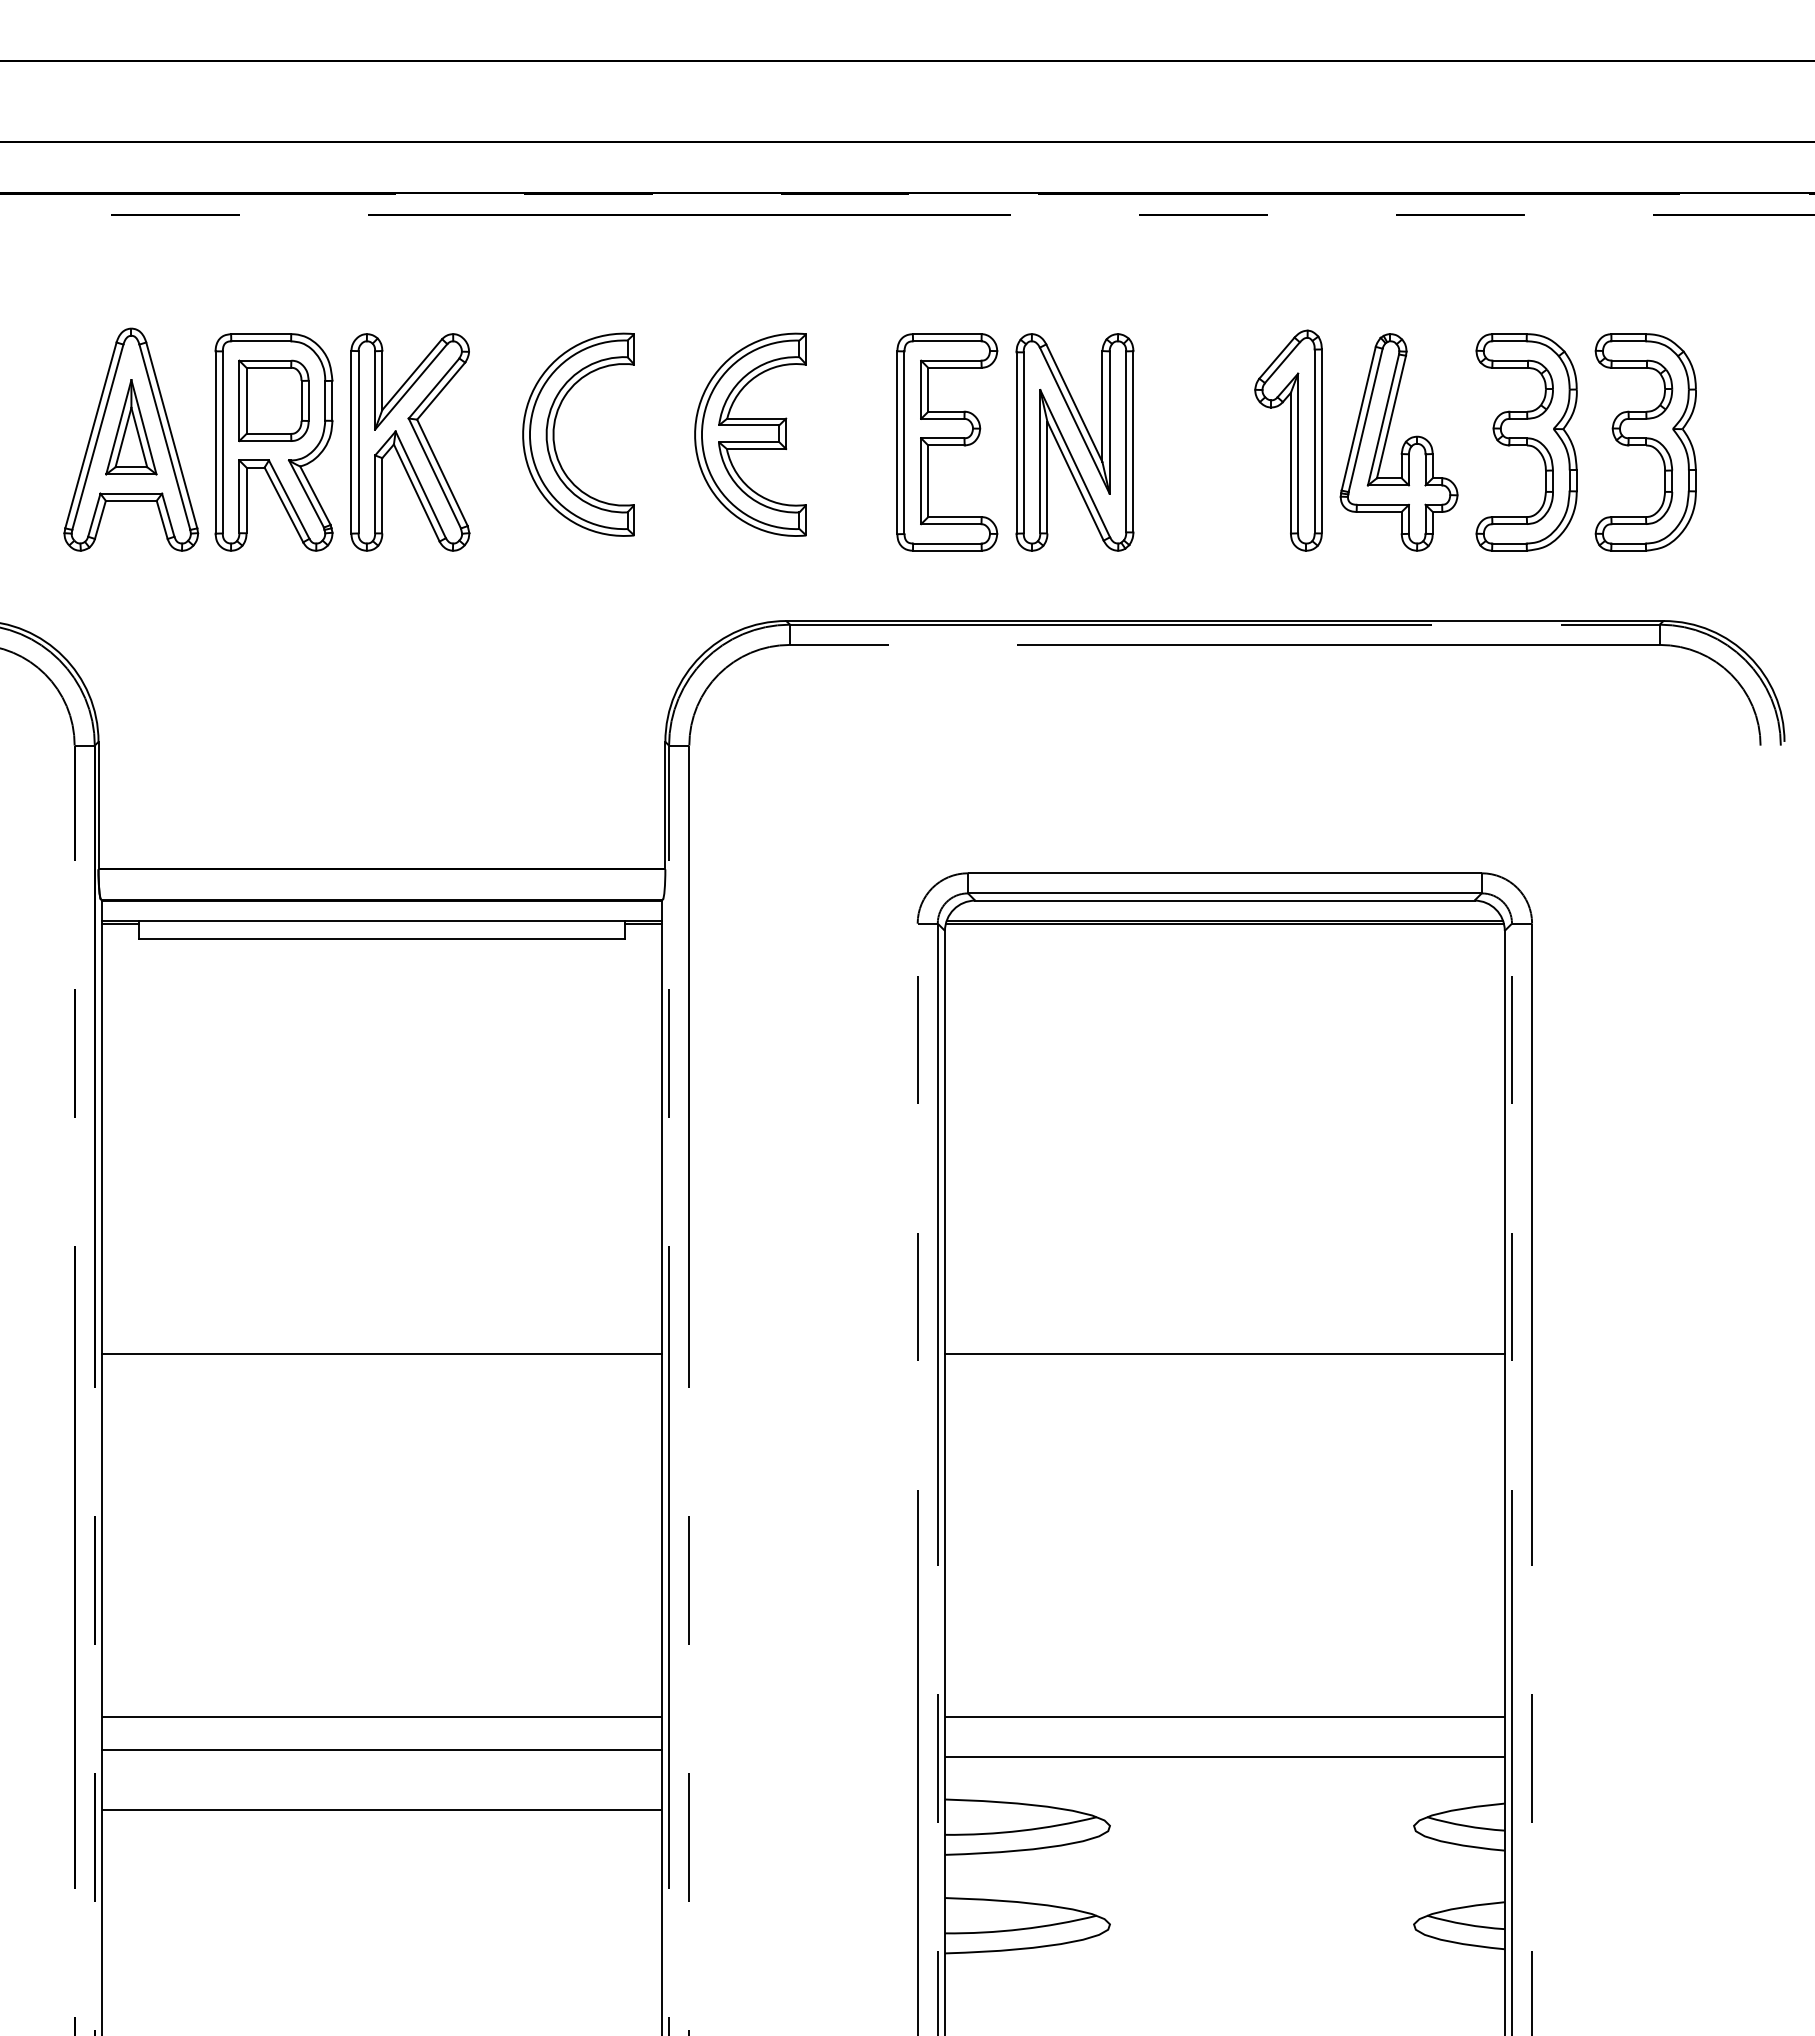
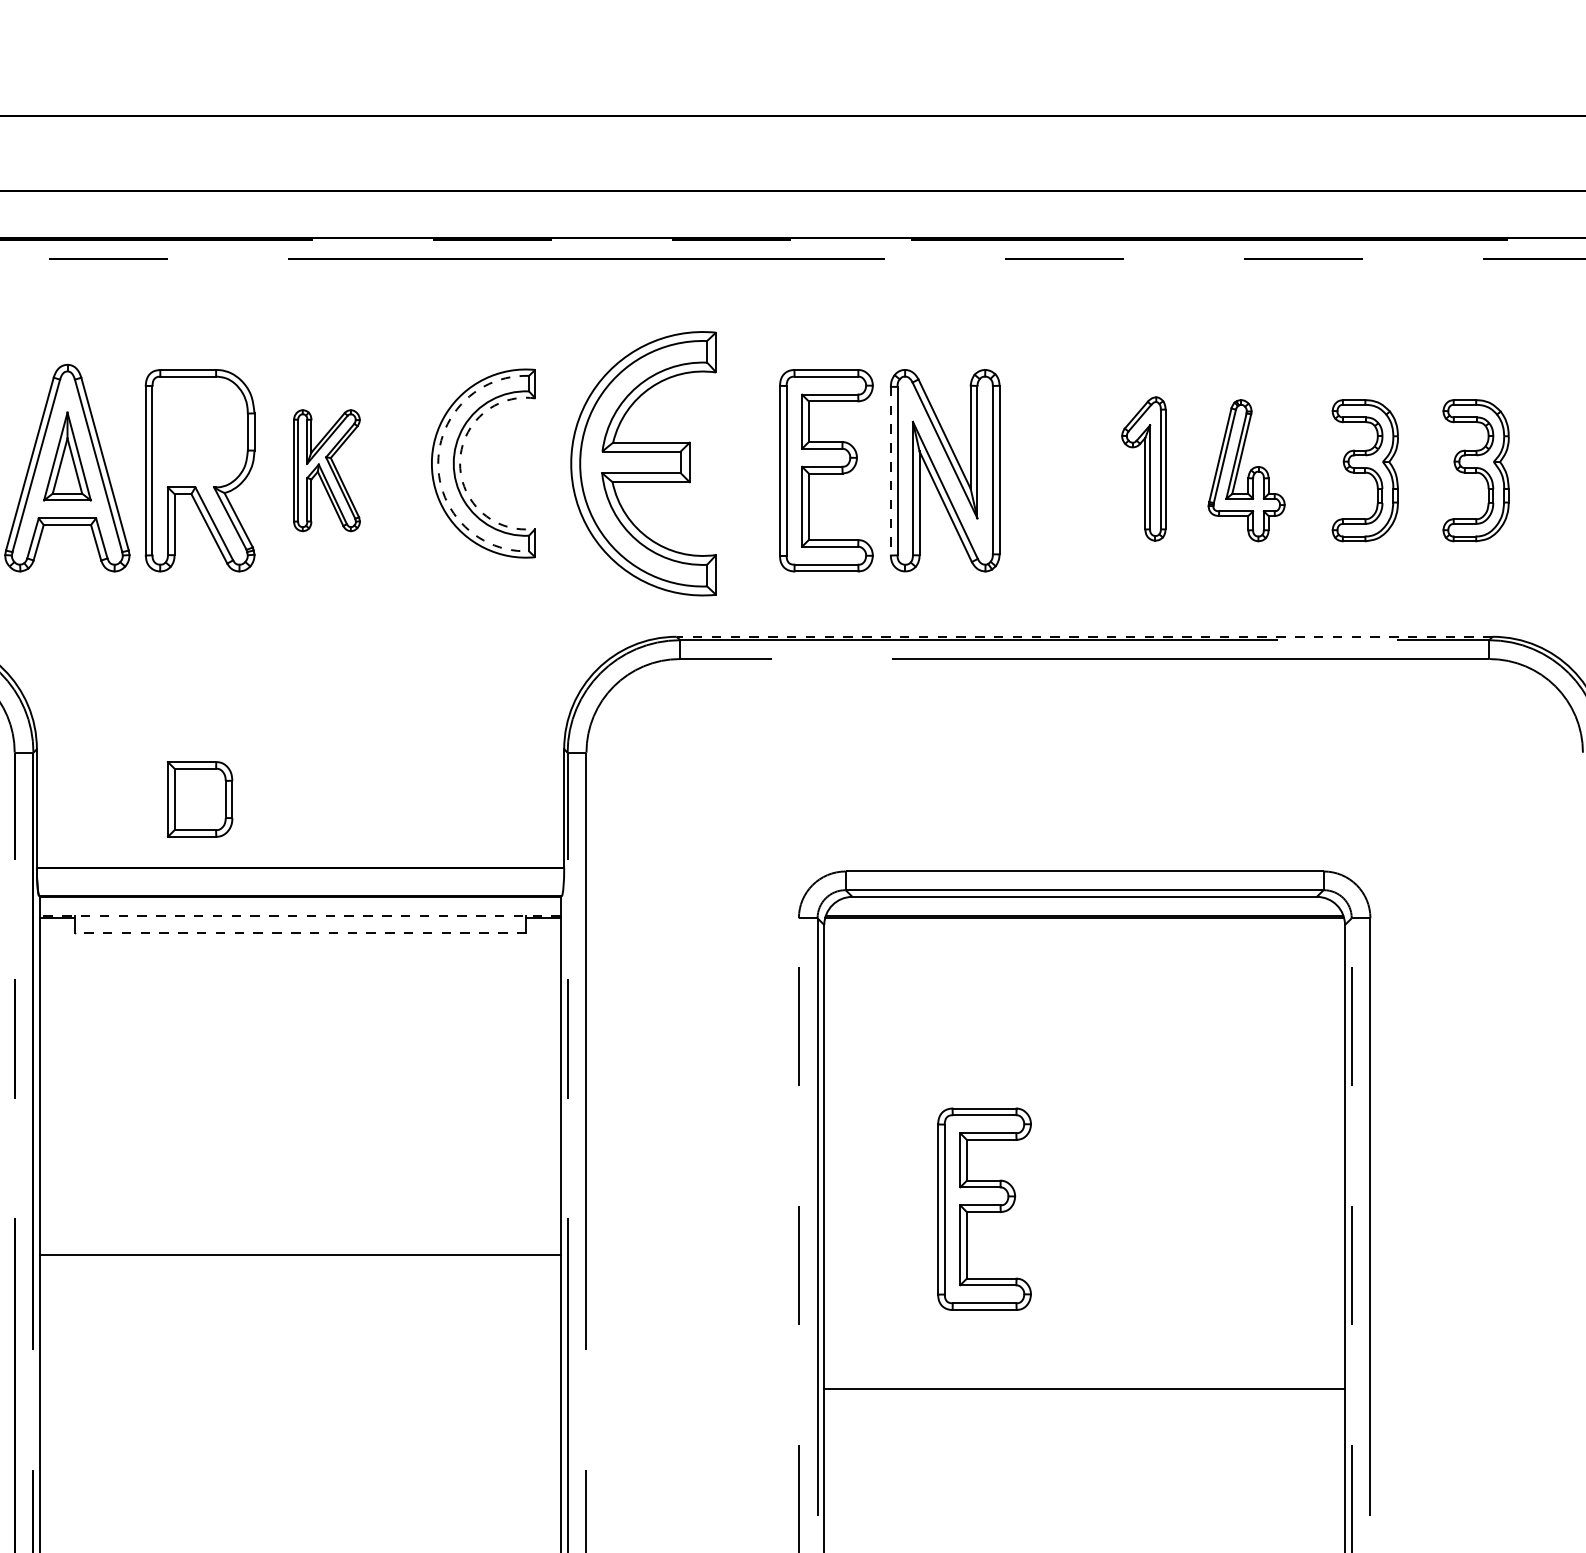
part: (273, 400) -> (199, 799), moved
arc: (529, 434) -> (437, 463), solid -> dashed
arc: (553, 434) -> (460, 463), solid -> dashed
part: (750, 434) -> (643, 463), size x1.4
part: (1288, 440) -> (1143, 468), size x0.7
part: (410, 442) -> (327, 470), size x0.6
line: (1016, 442) -> (890, 470), solid -> dashed
part: (1398, 442) -> (1246, 470), size x0.7
part: (1526, 442) -> (1365, 470), size x0.7
part: (1645, 442) -> (1475, 470), size x0.7
line: (1224, 620) -> (1084, 636), solid -> dashed
line: (381, 920) -> (300, 915), solid -> dashed
line: (381, 939) -> (300, 933), solid -> dashed
part: (1117, 1236) -> (984, 1209), added
line: (381, 1354) -> (300, 1255), moved
line: (1224, 1354) -> (1084, 1389), moved

